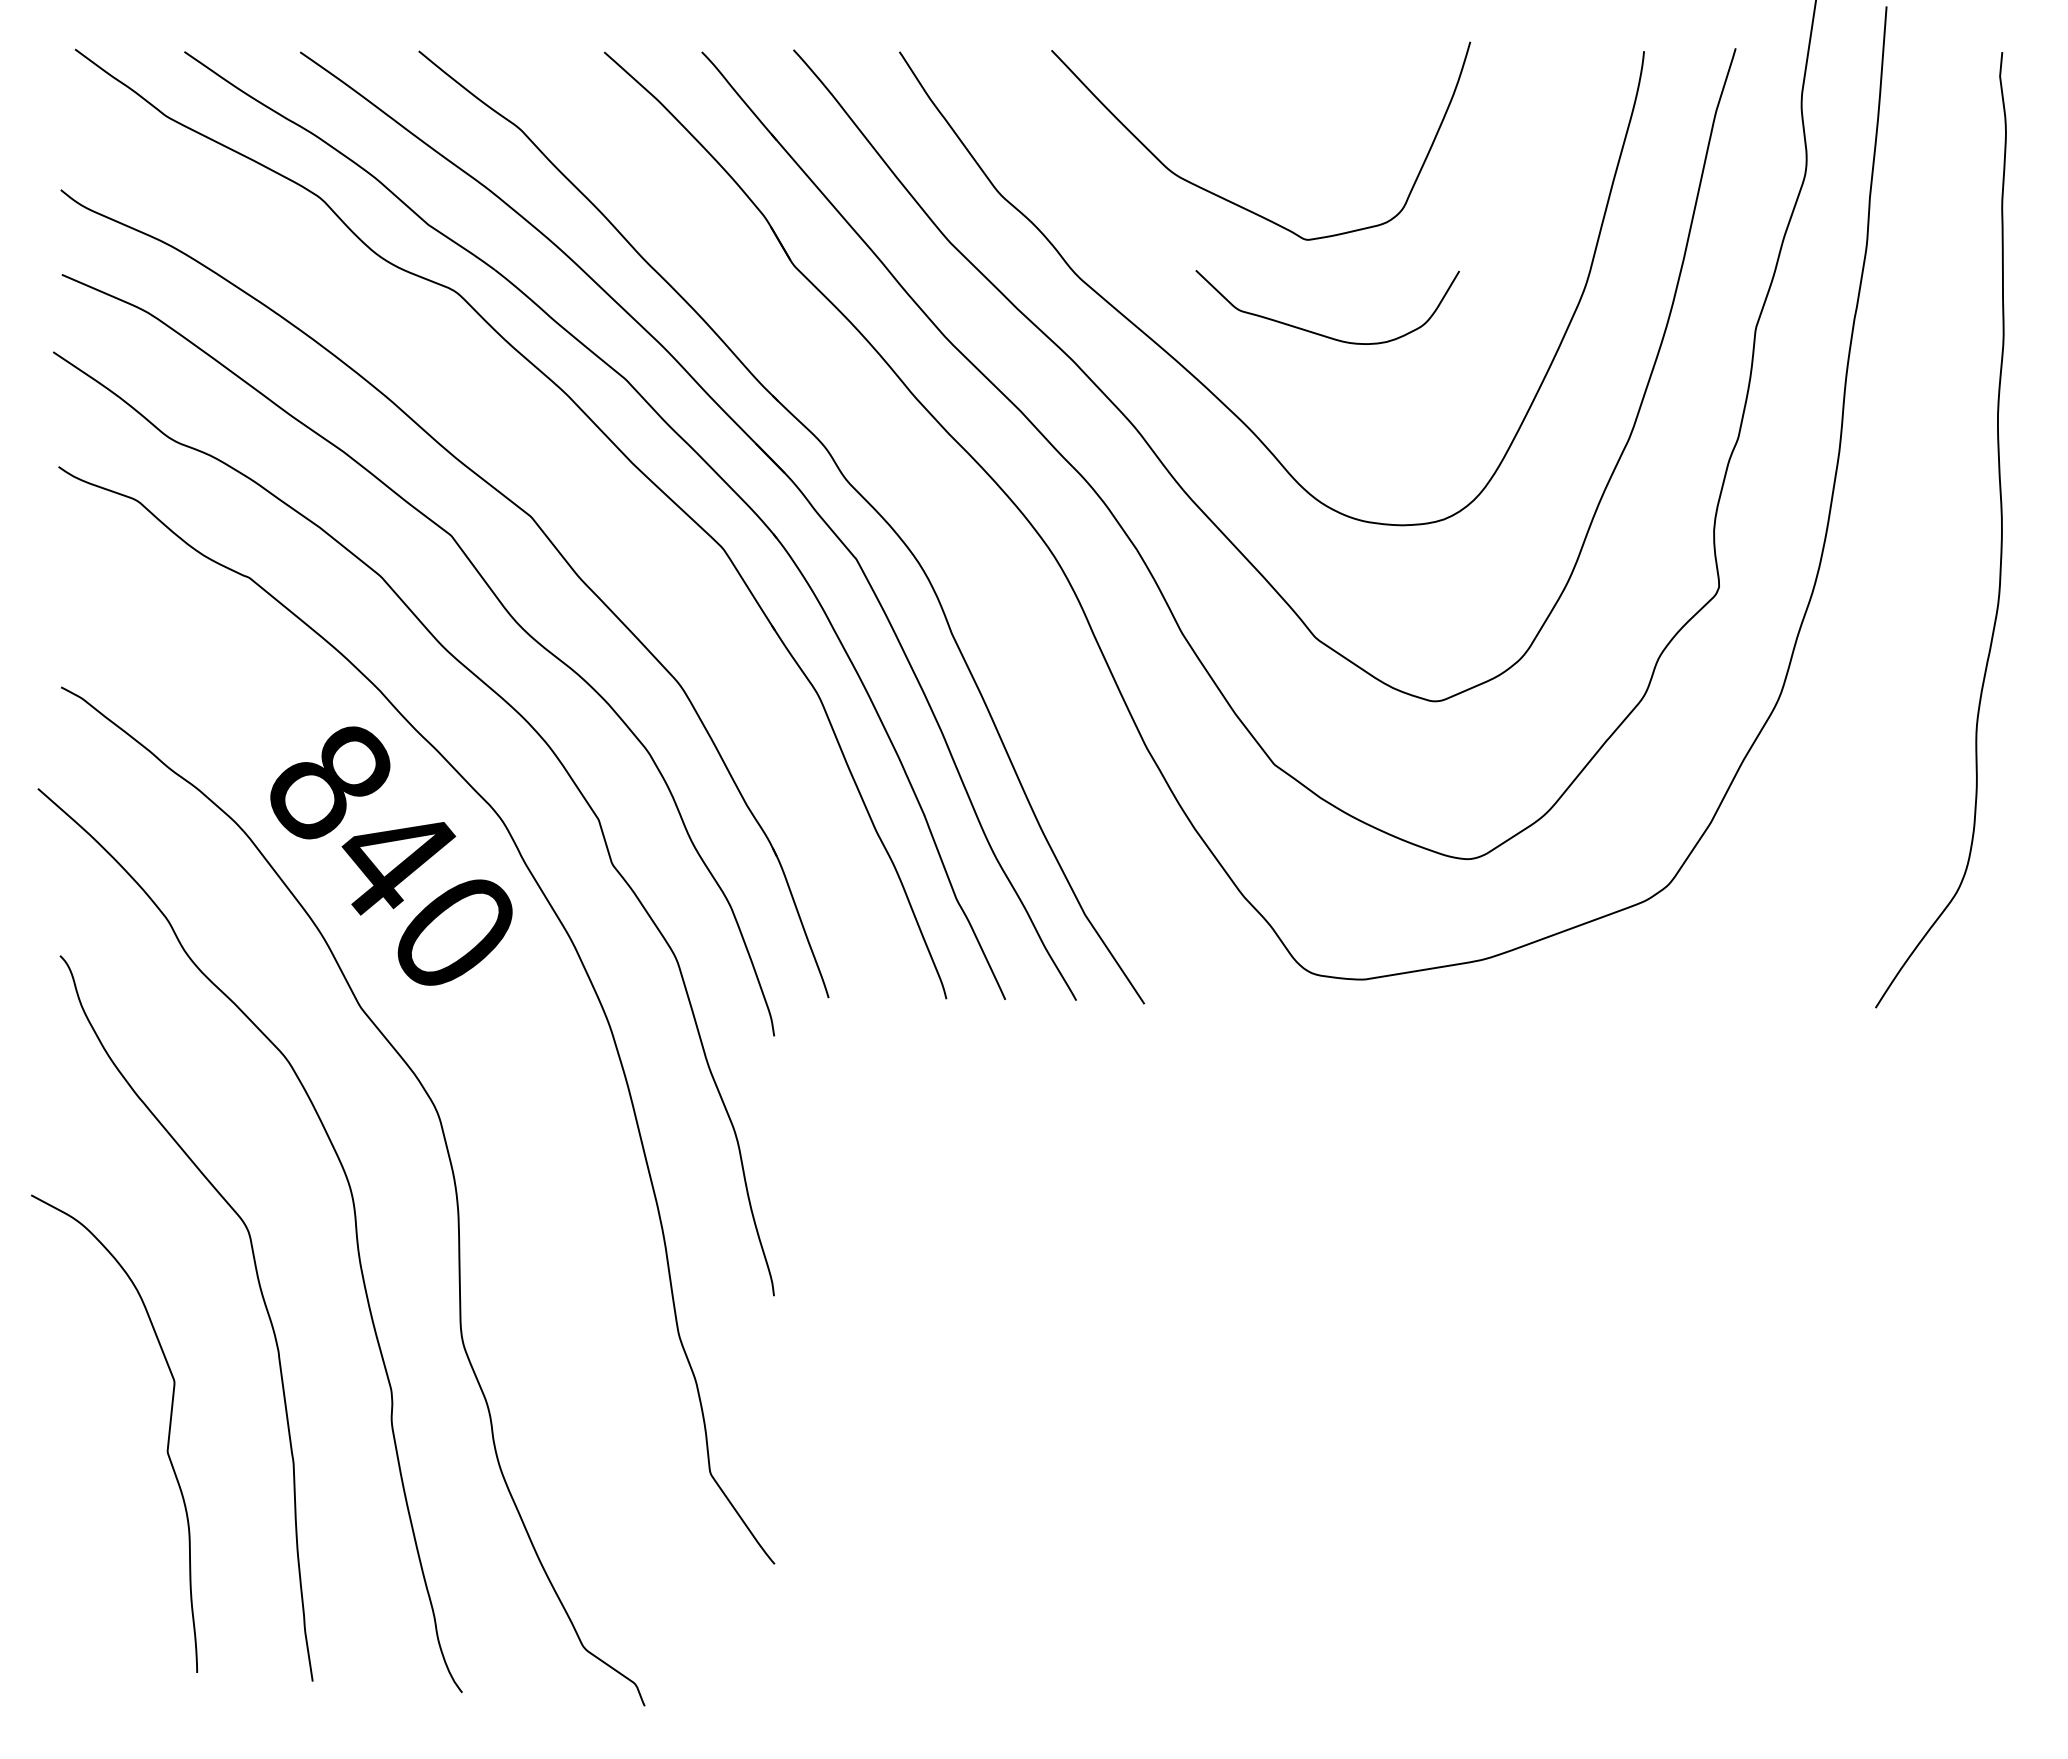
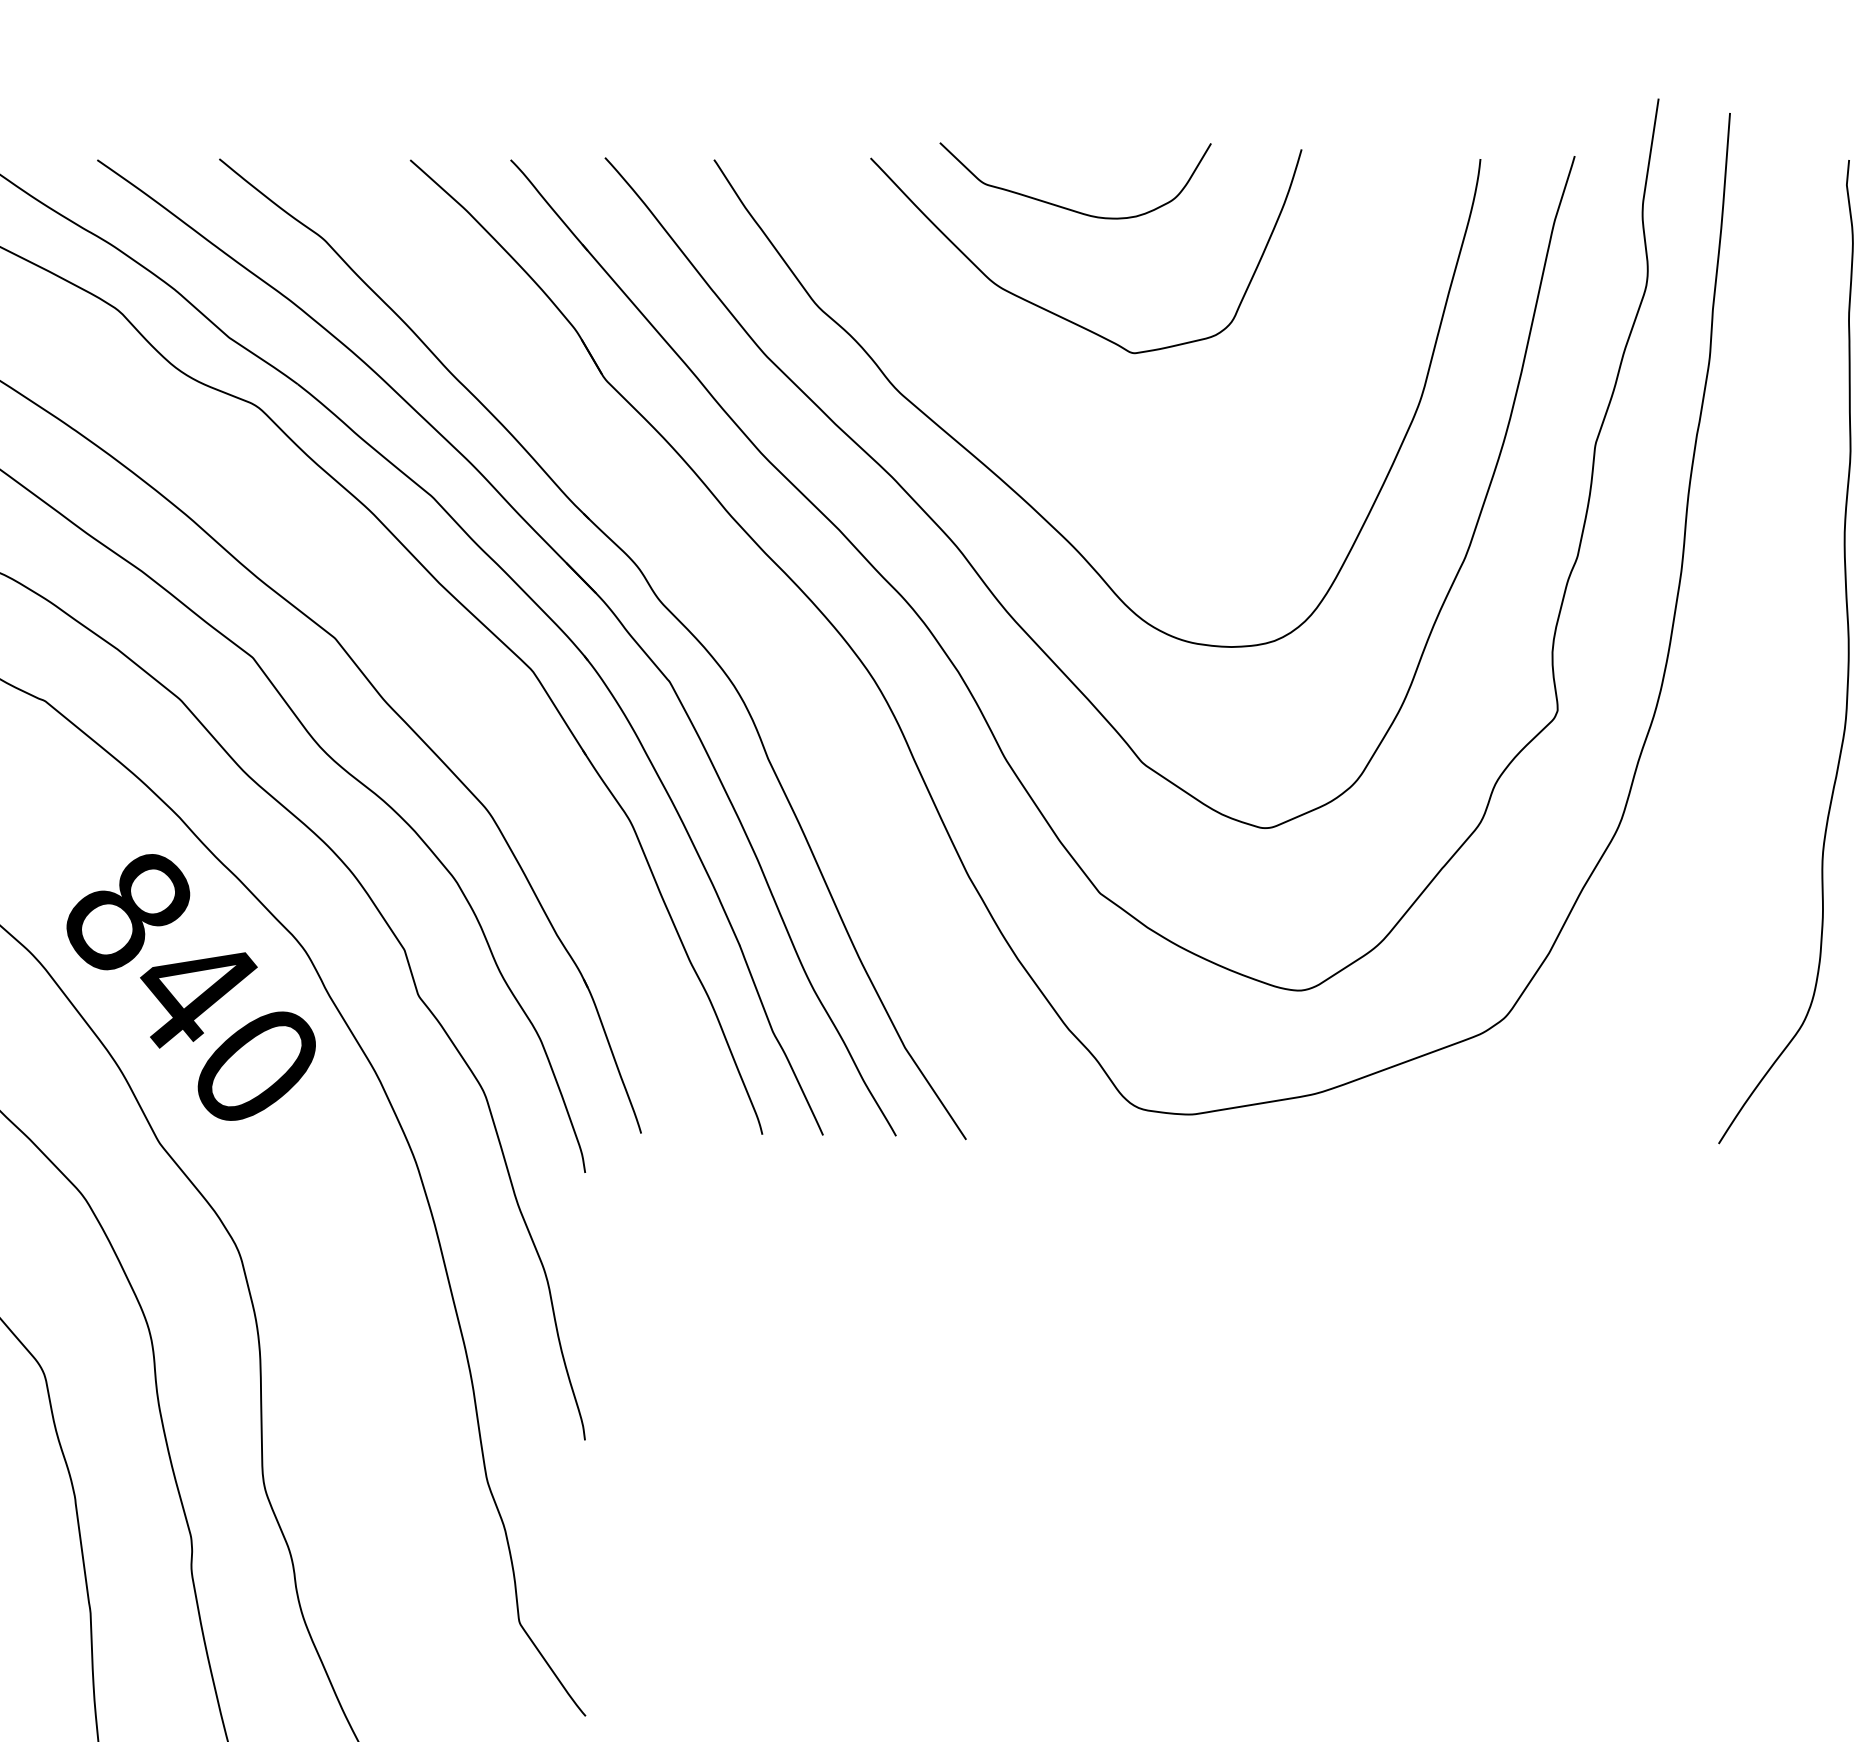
curve: (1319, 333) -> (1067, 207), moved

